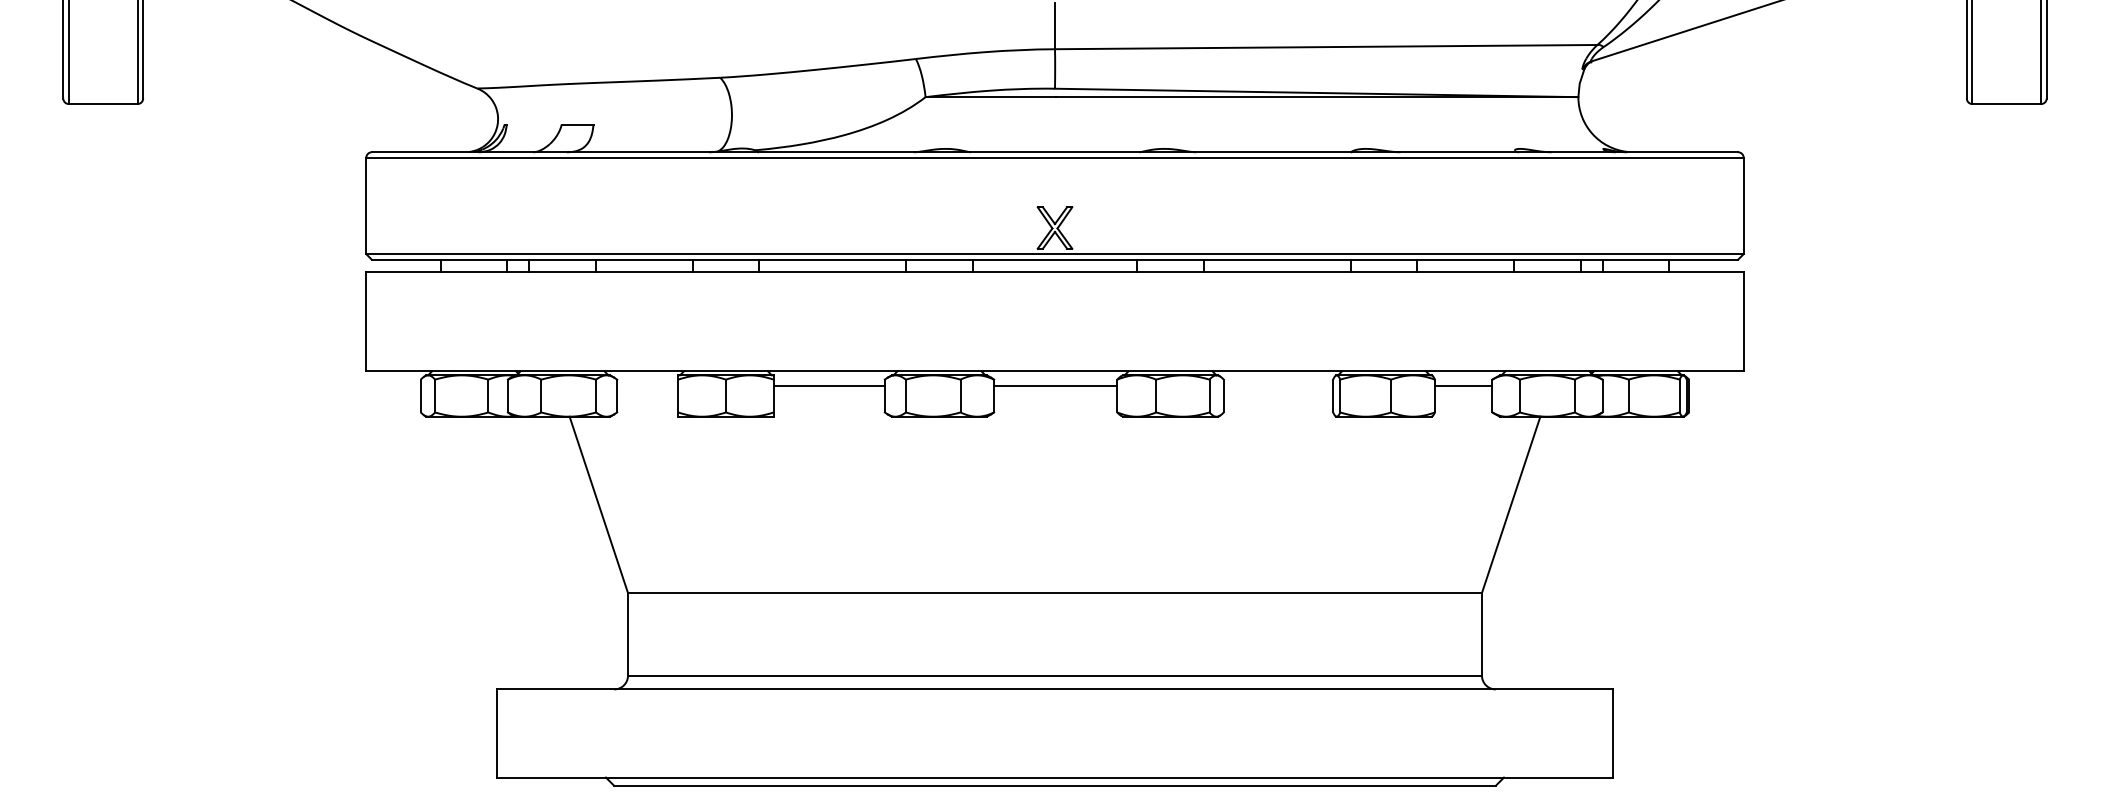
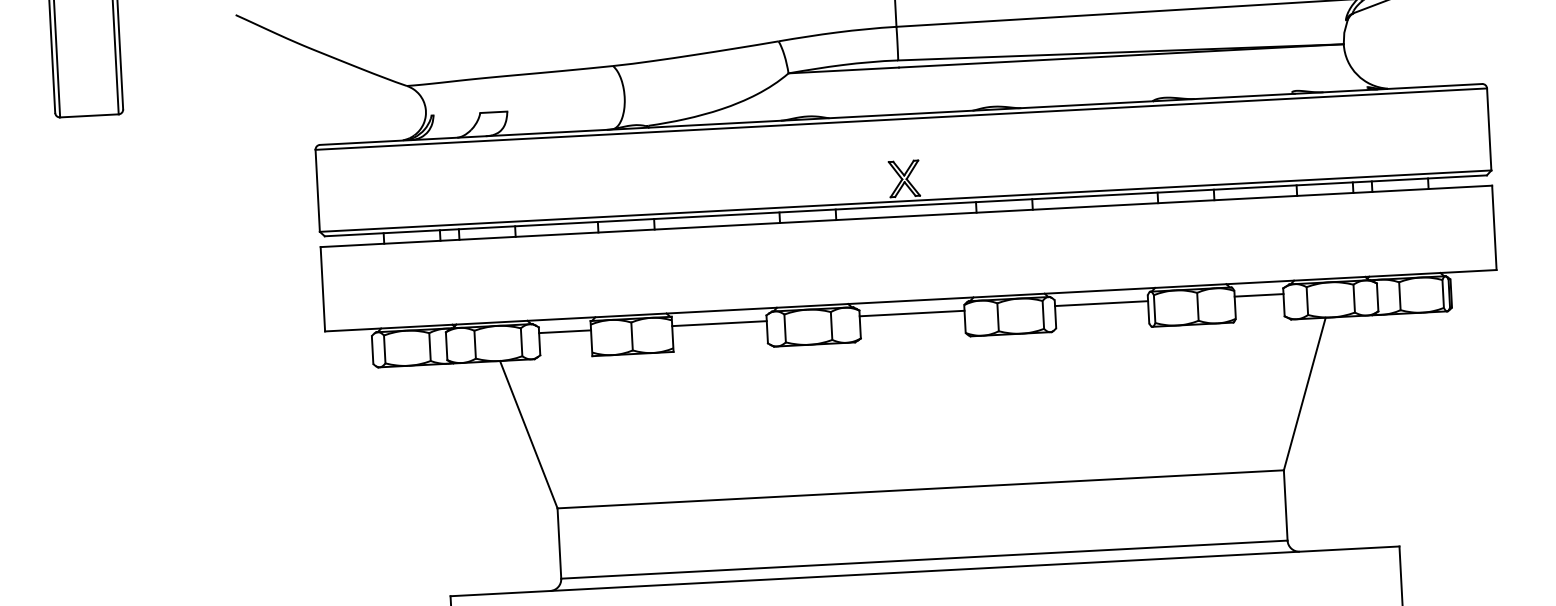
line: (647, 386) -> (564, 331), added
line: (1278, 386) -> (1101, 303), added

